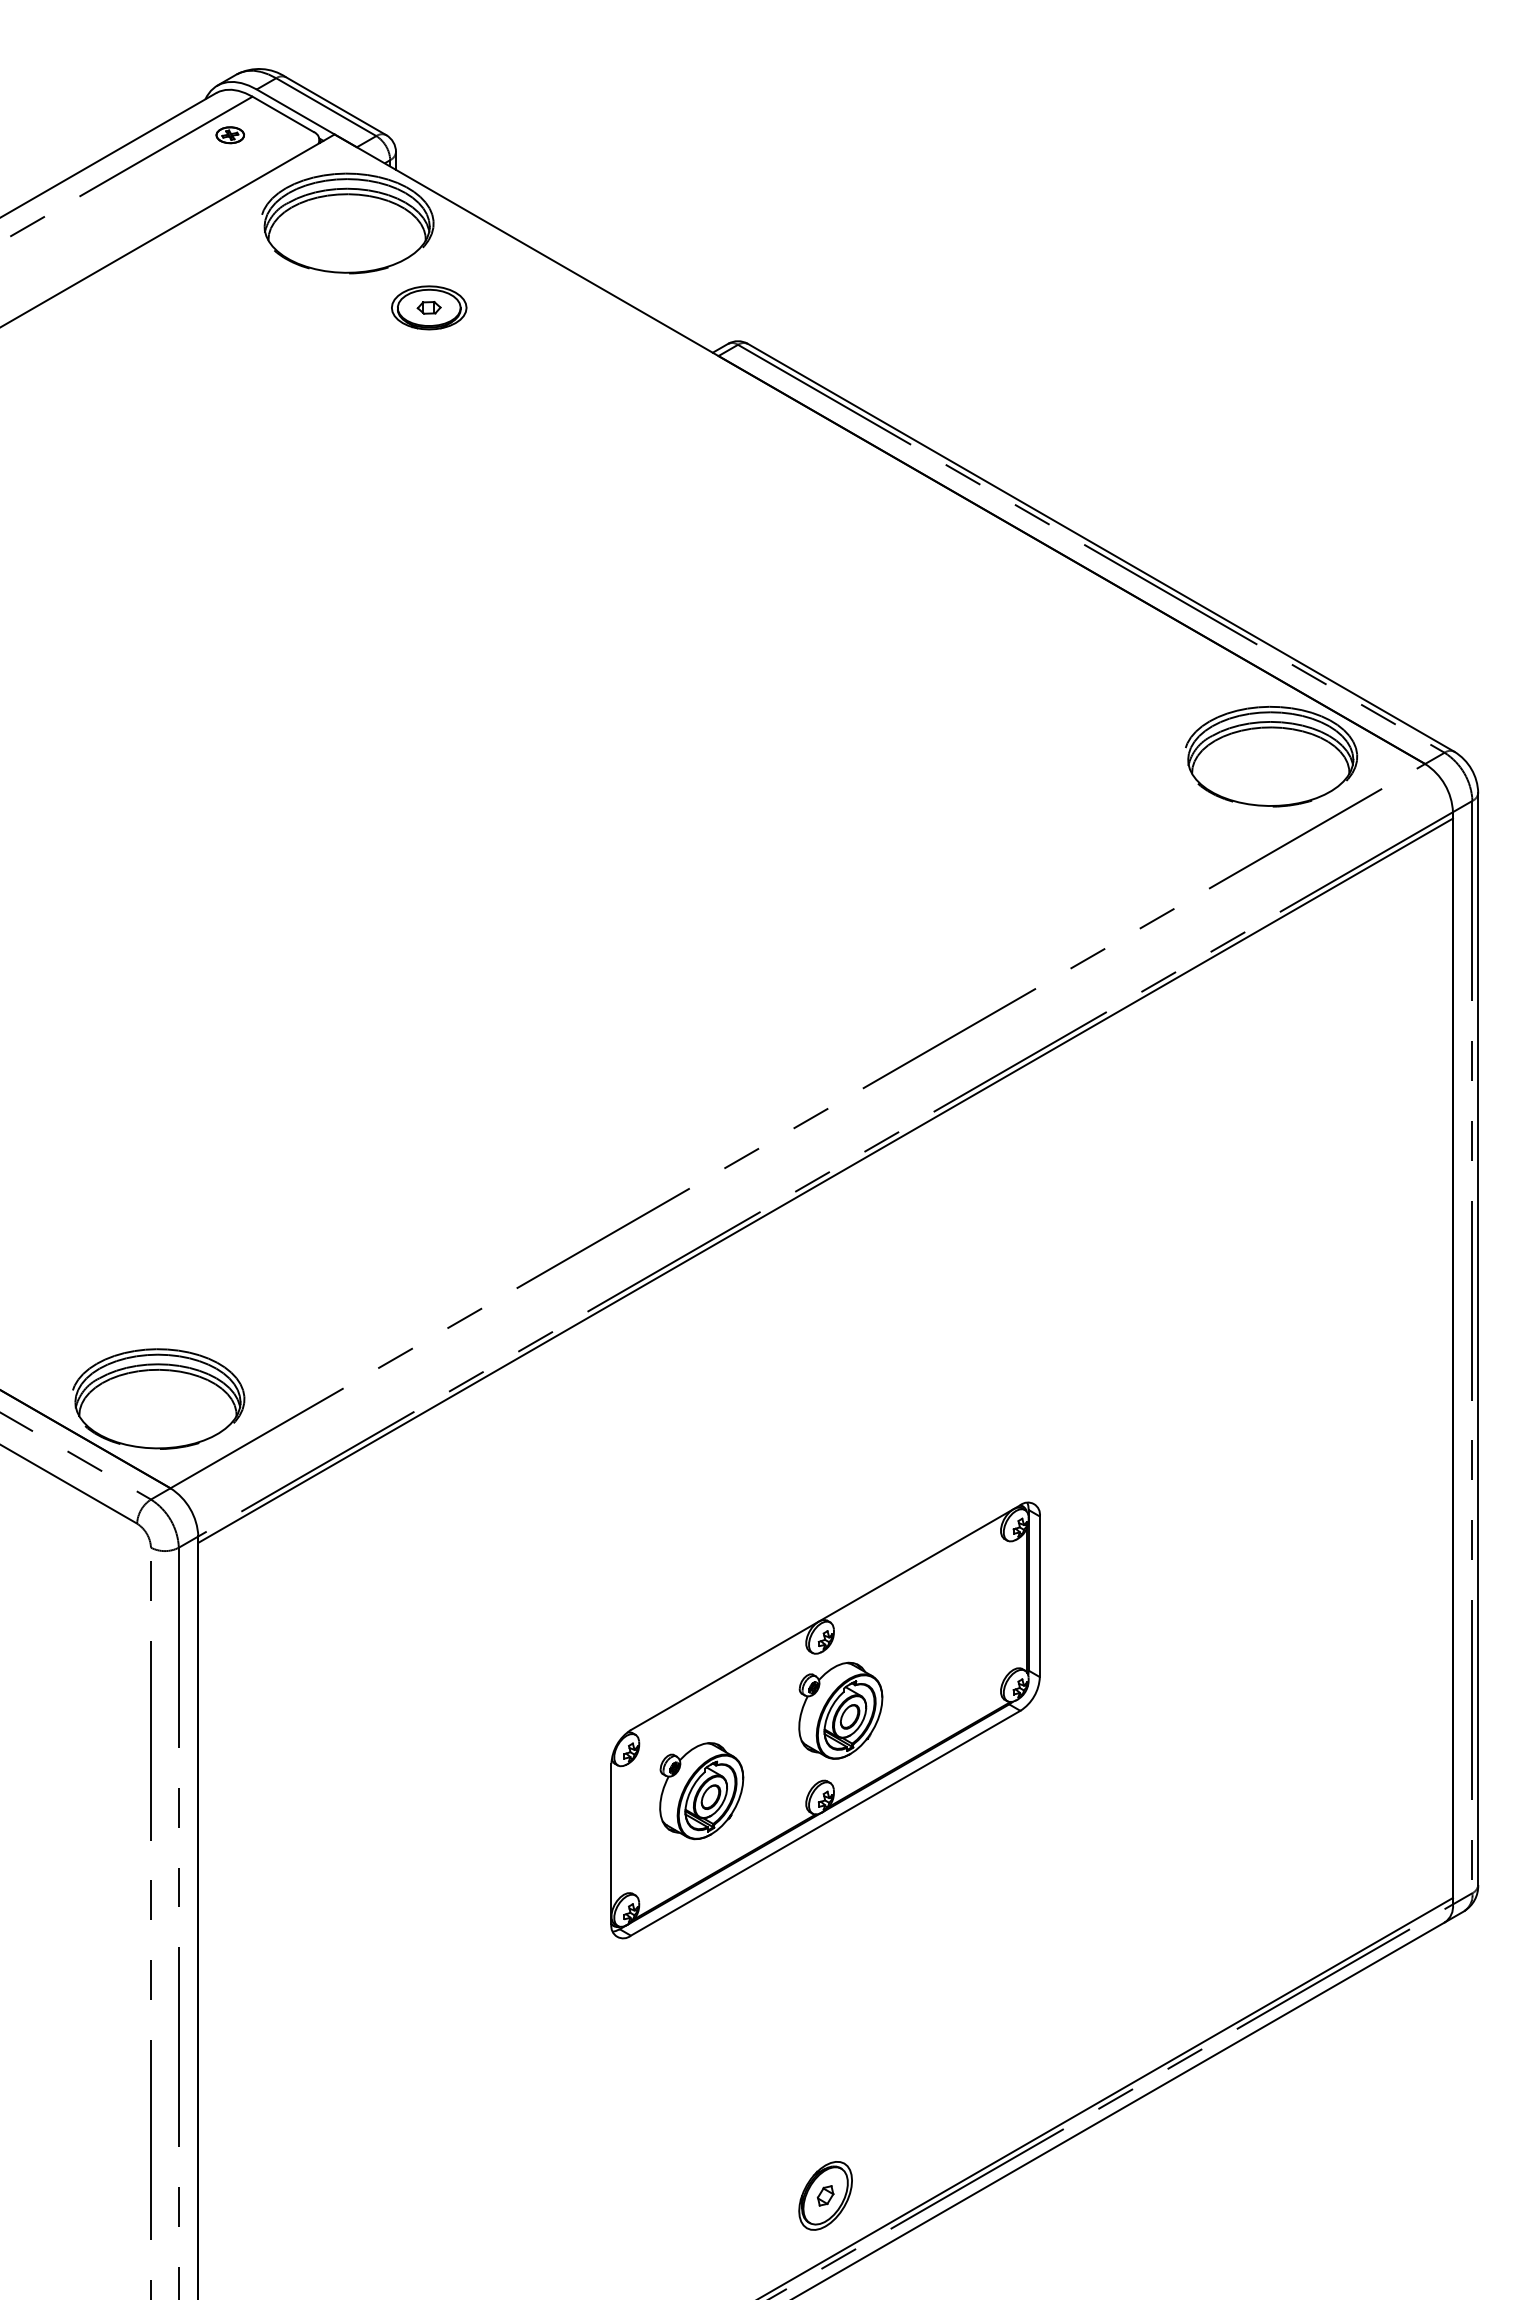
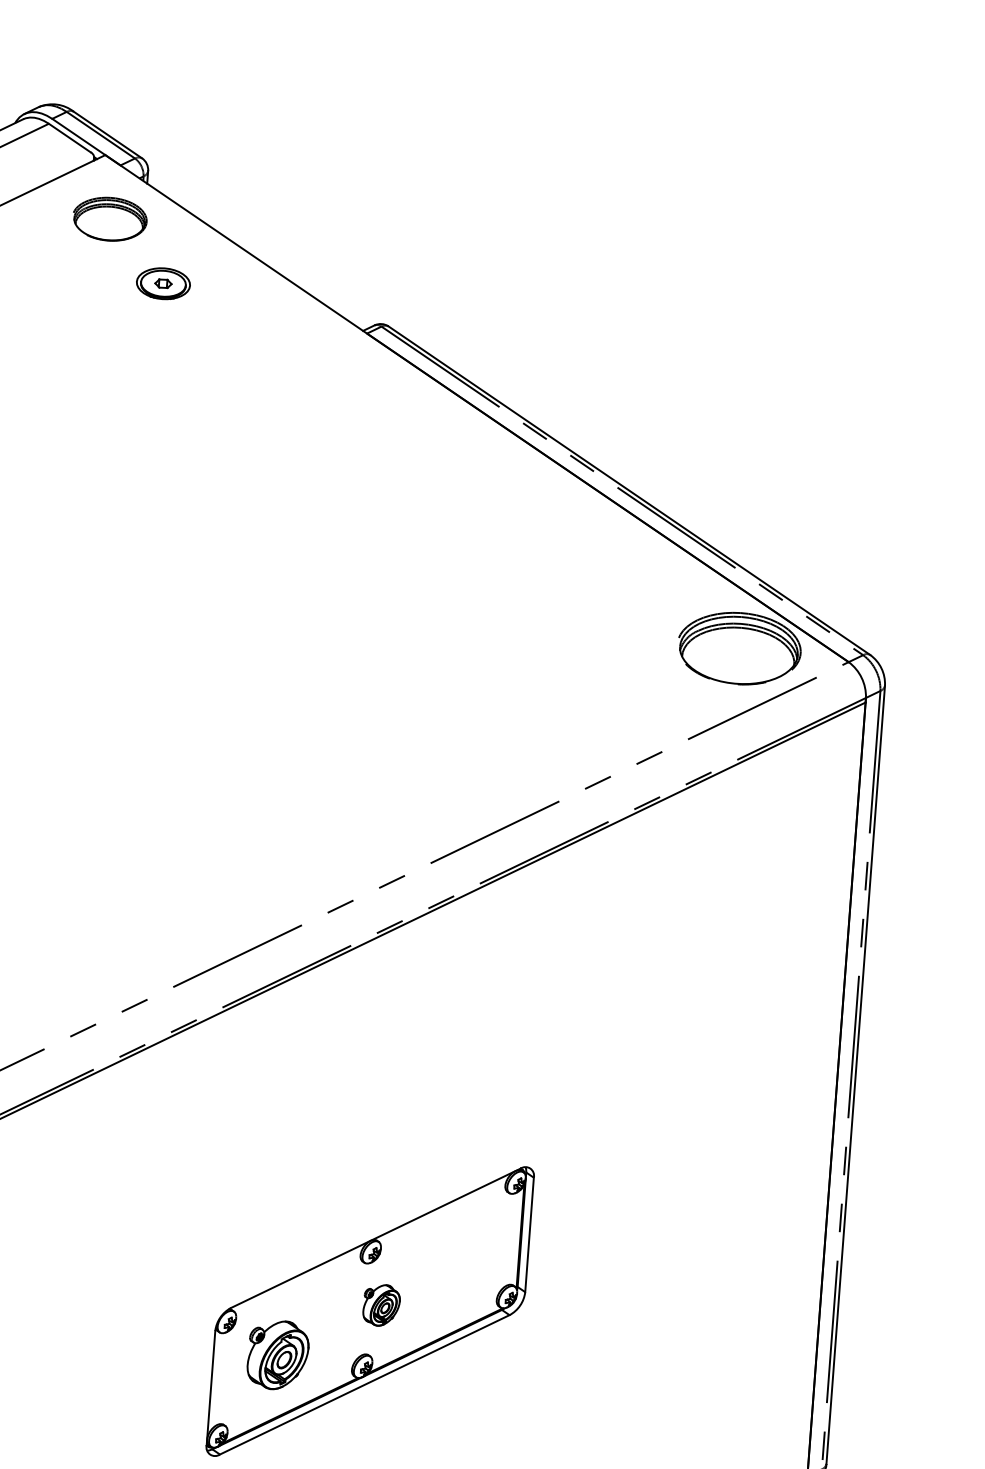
part: (229, 135) -> (30, 150), removed
part: (347, 223) -> (109, 219), size x0.6
part: (840, 1710) -> (381, 1305), size x0.6

